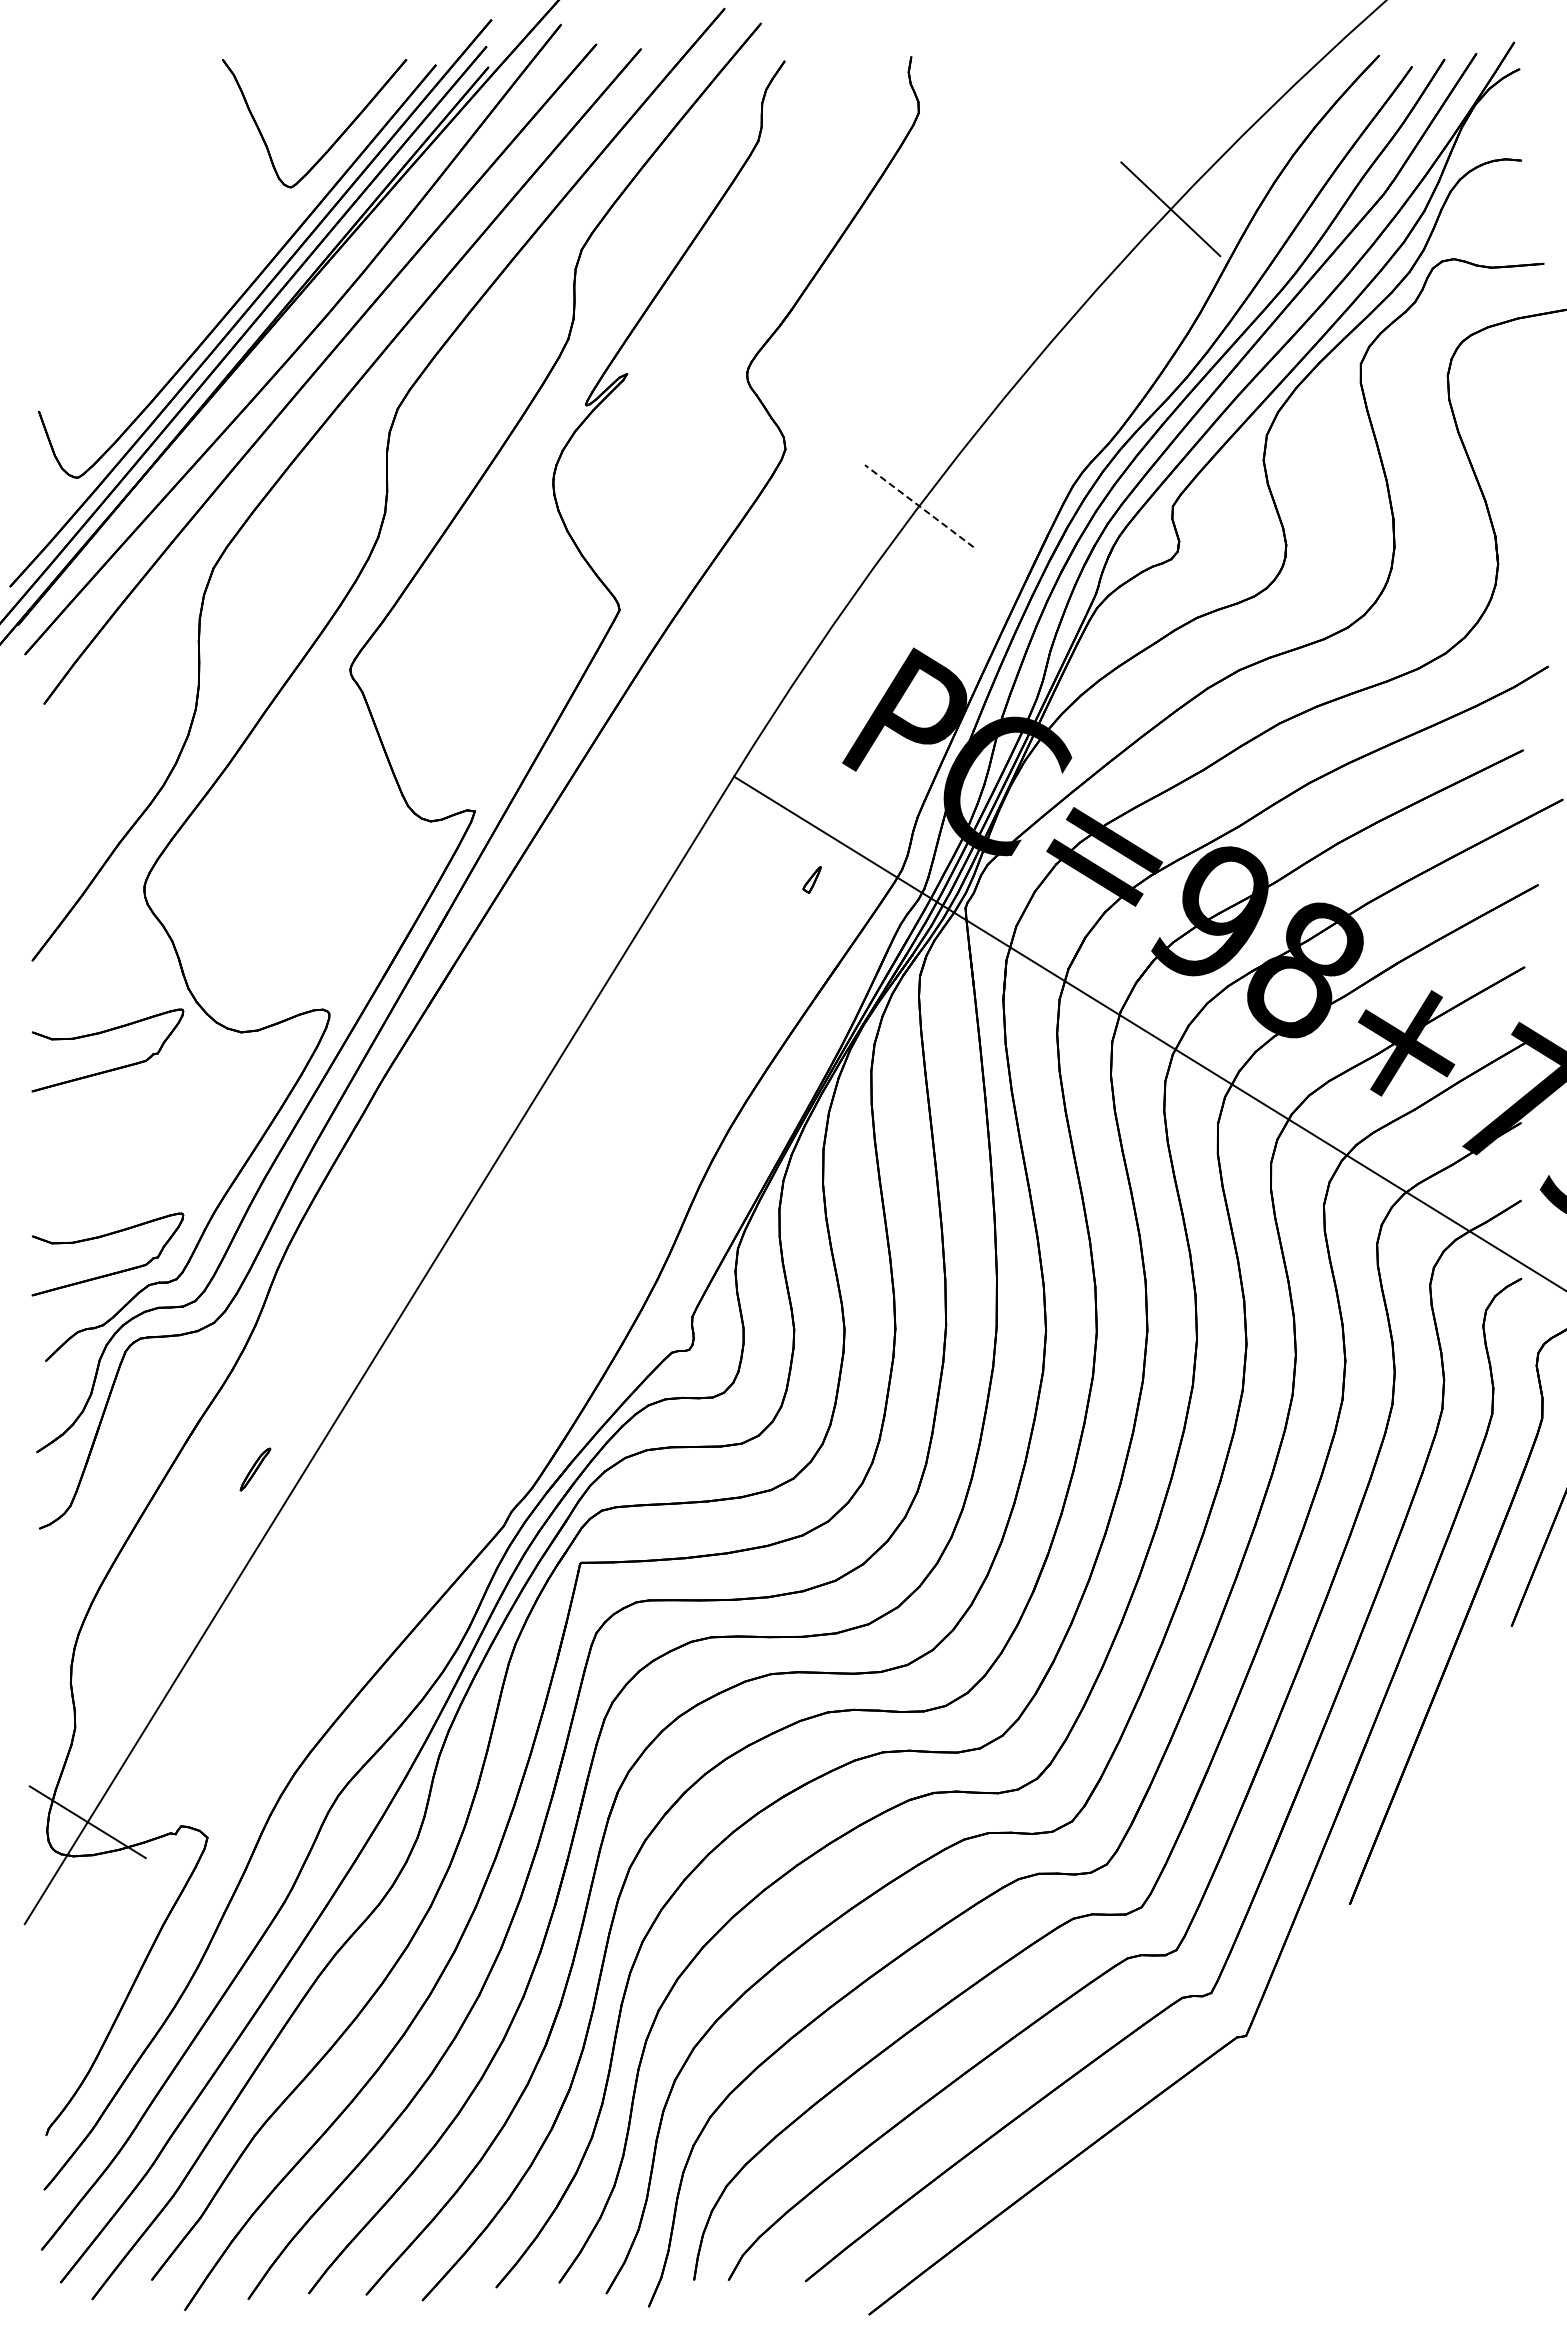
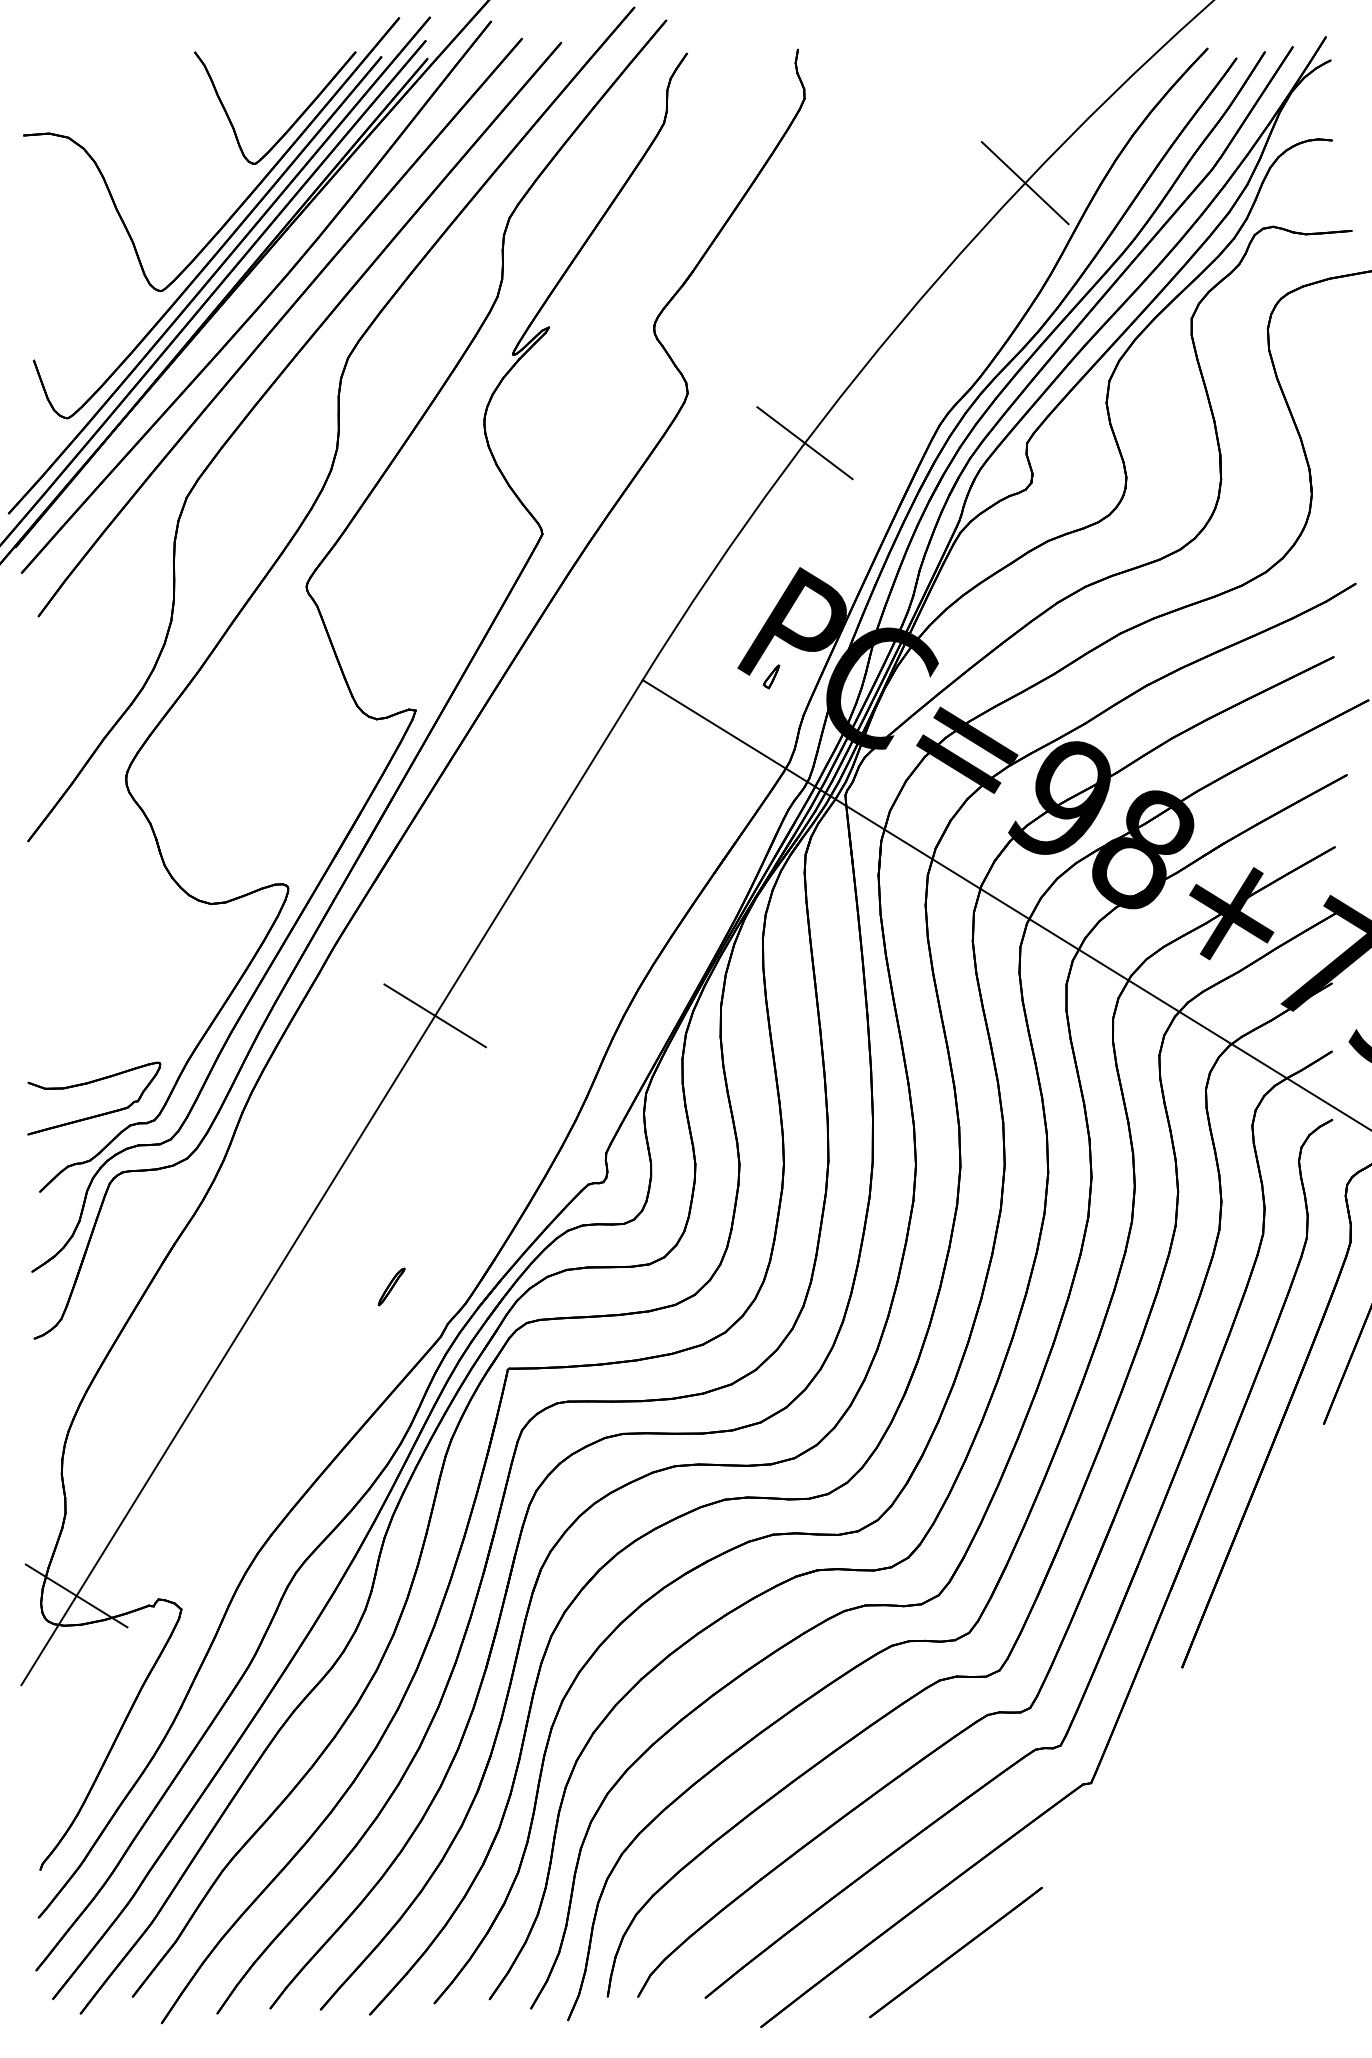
part: (290, 215) -> (254, 188), added
line: (918, 505) -> (804, 442), dashed -> solid
part: (811, 879) -> (770, 676), moved
part: (102, 1033) -> (89, 905), removed
line: (497, 1159) -> (435, 1015), added
part: (255, 1469) -> (391, 1286), moved
line: (1091, 2229) -> (955, 1952), added

